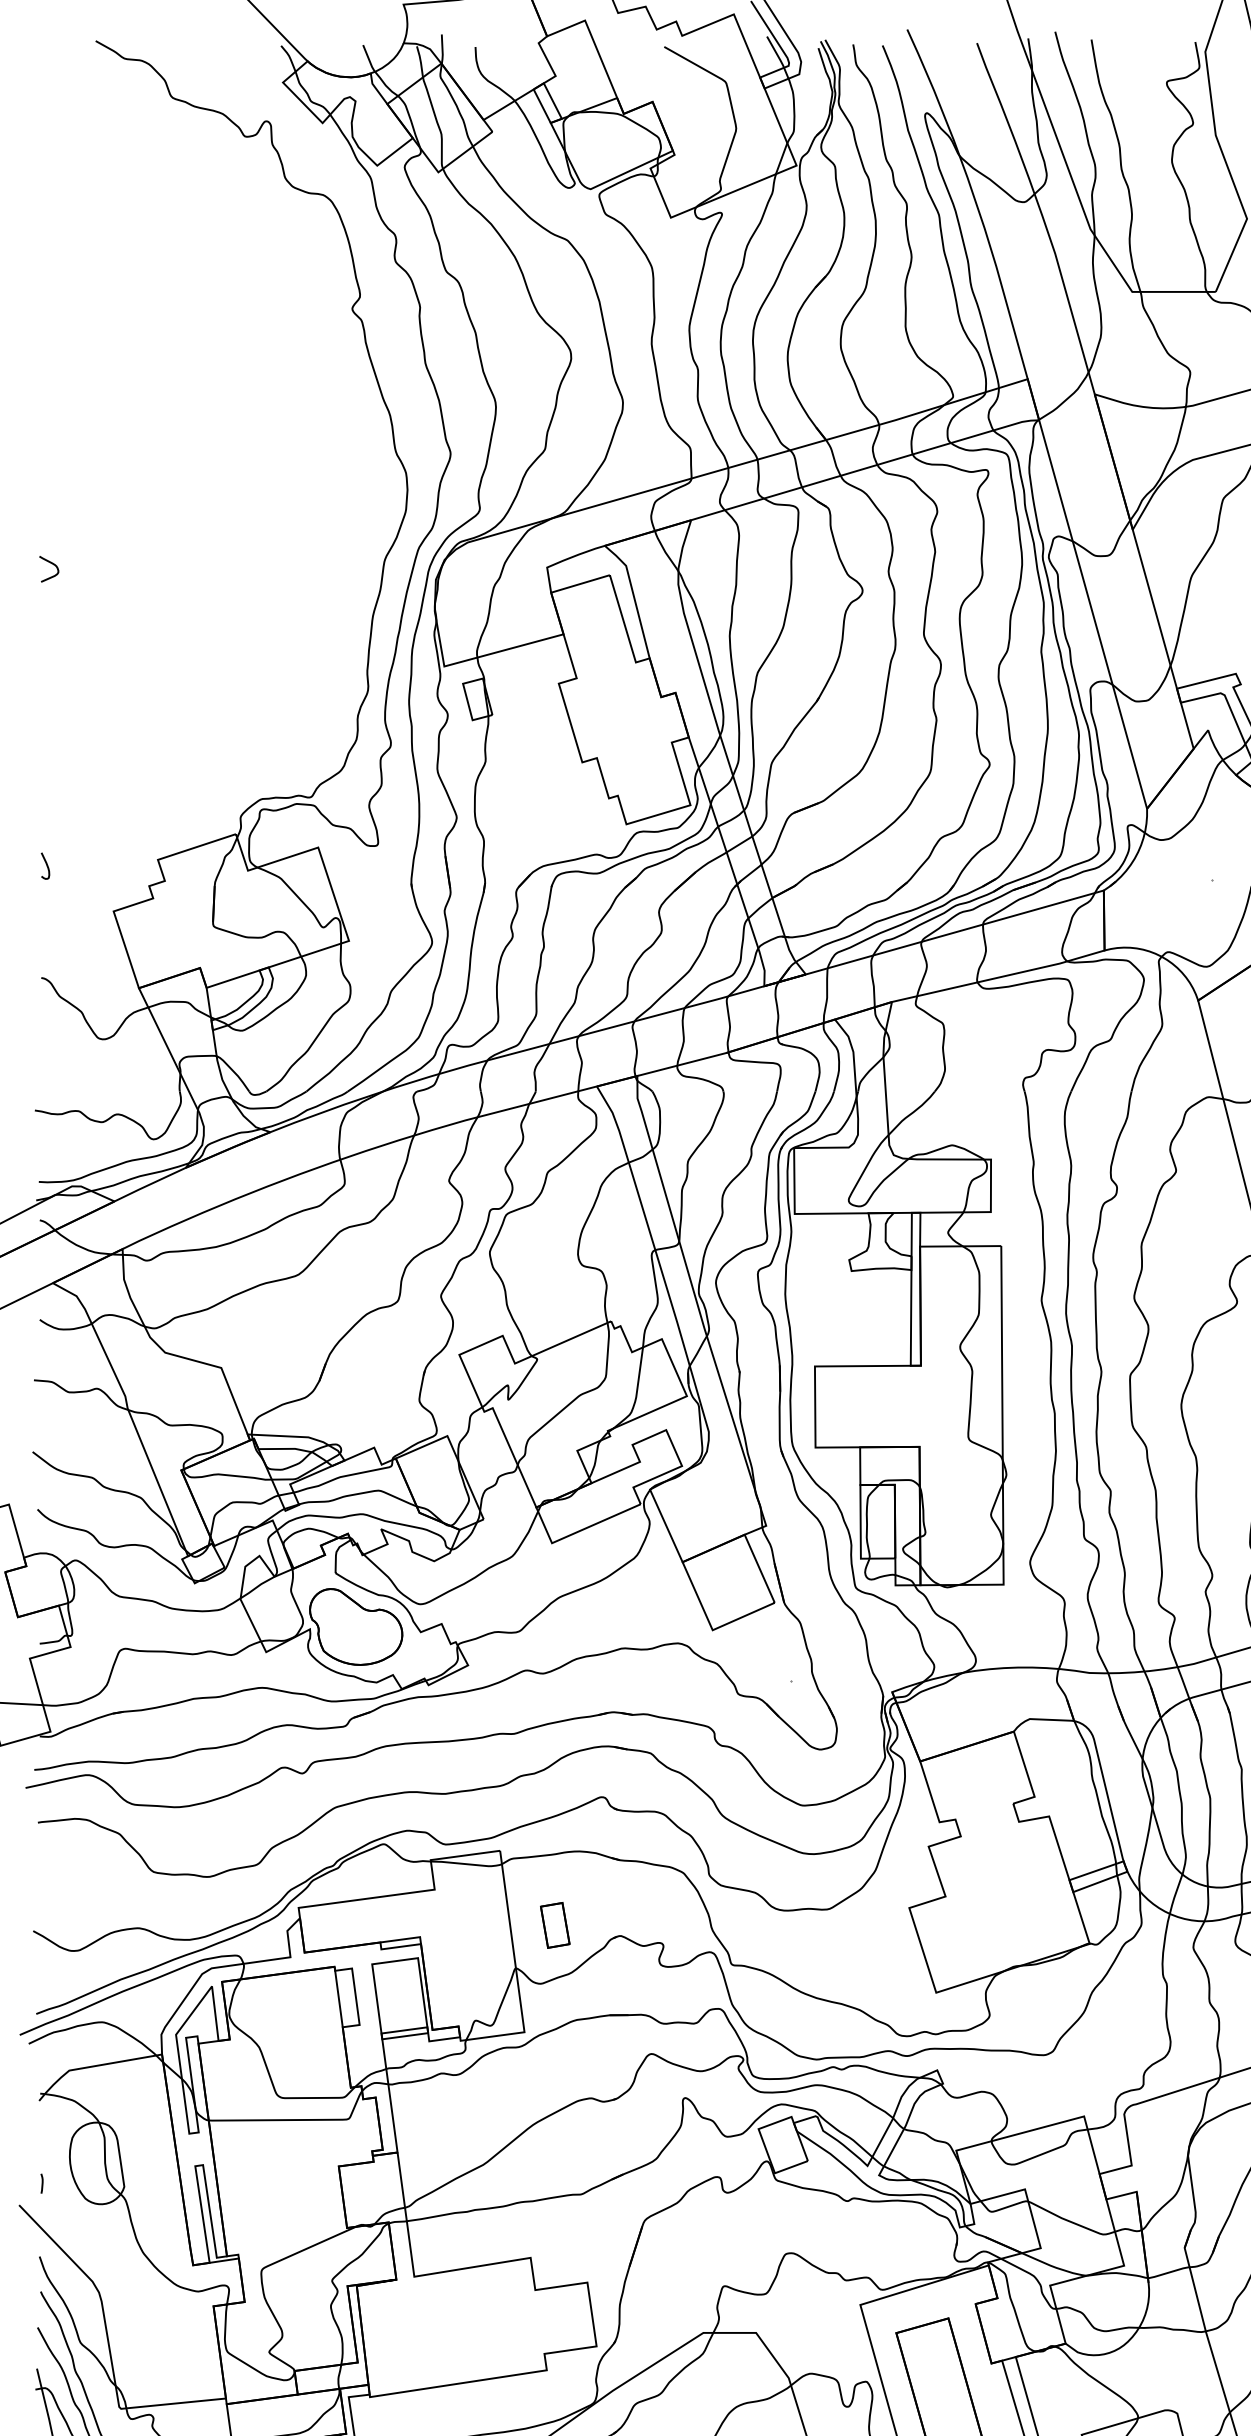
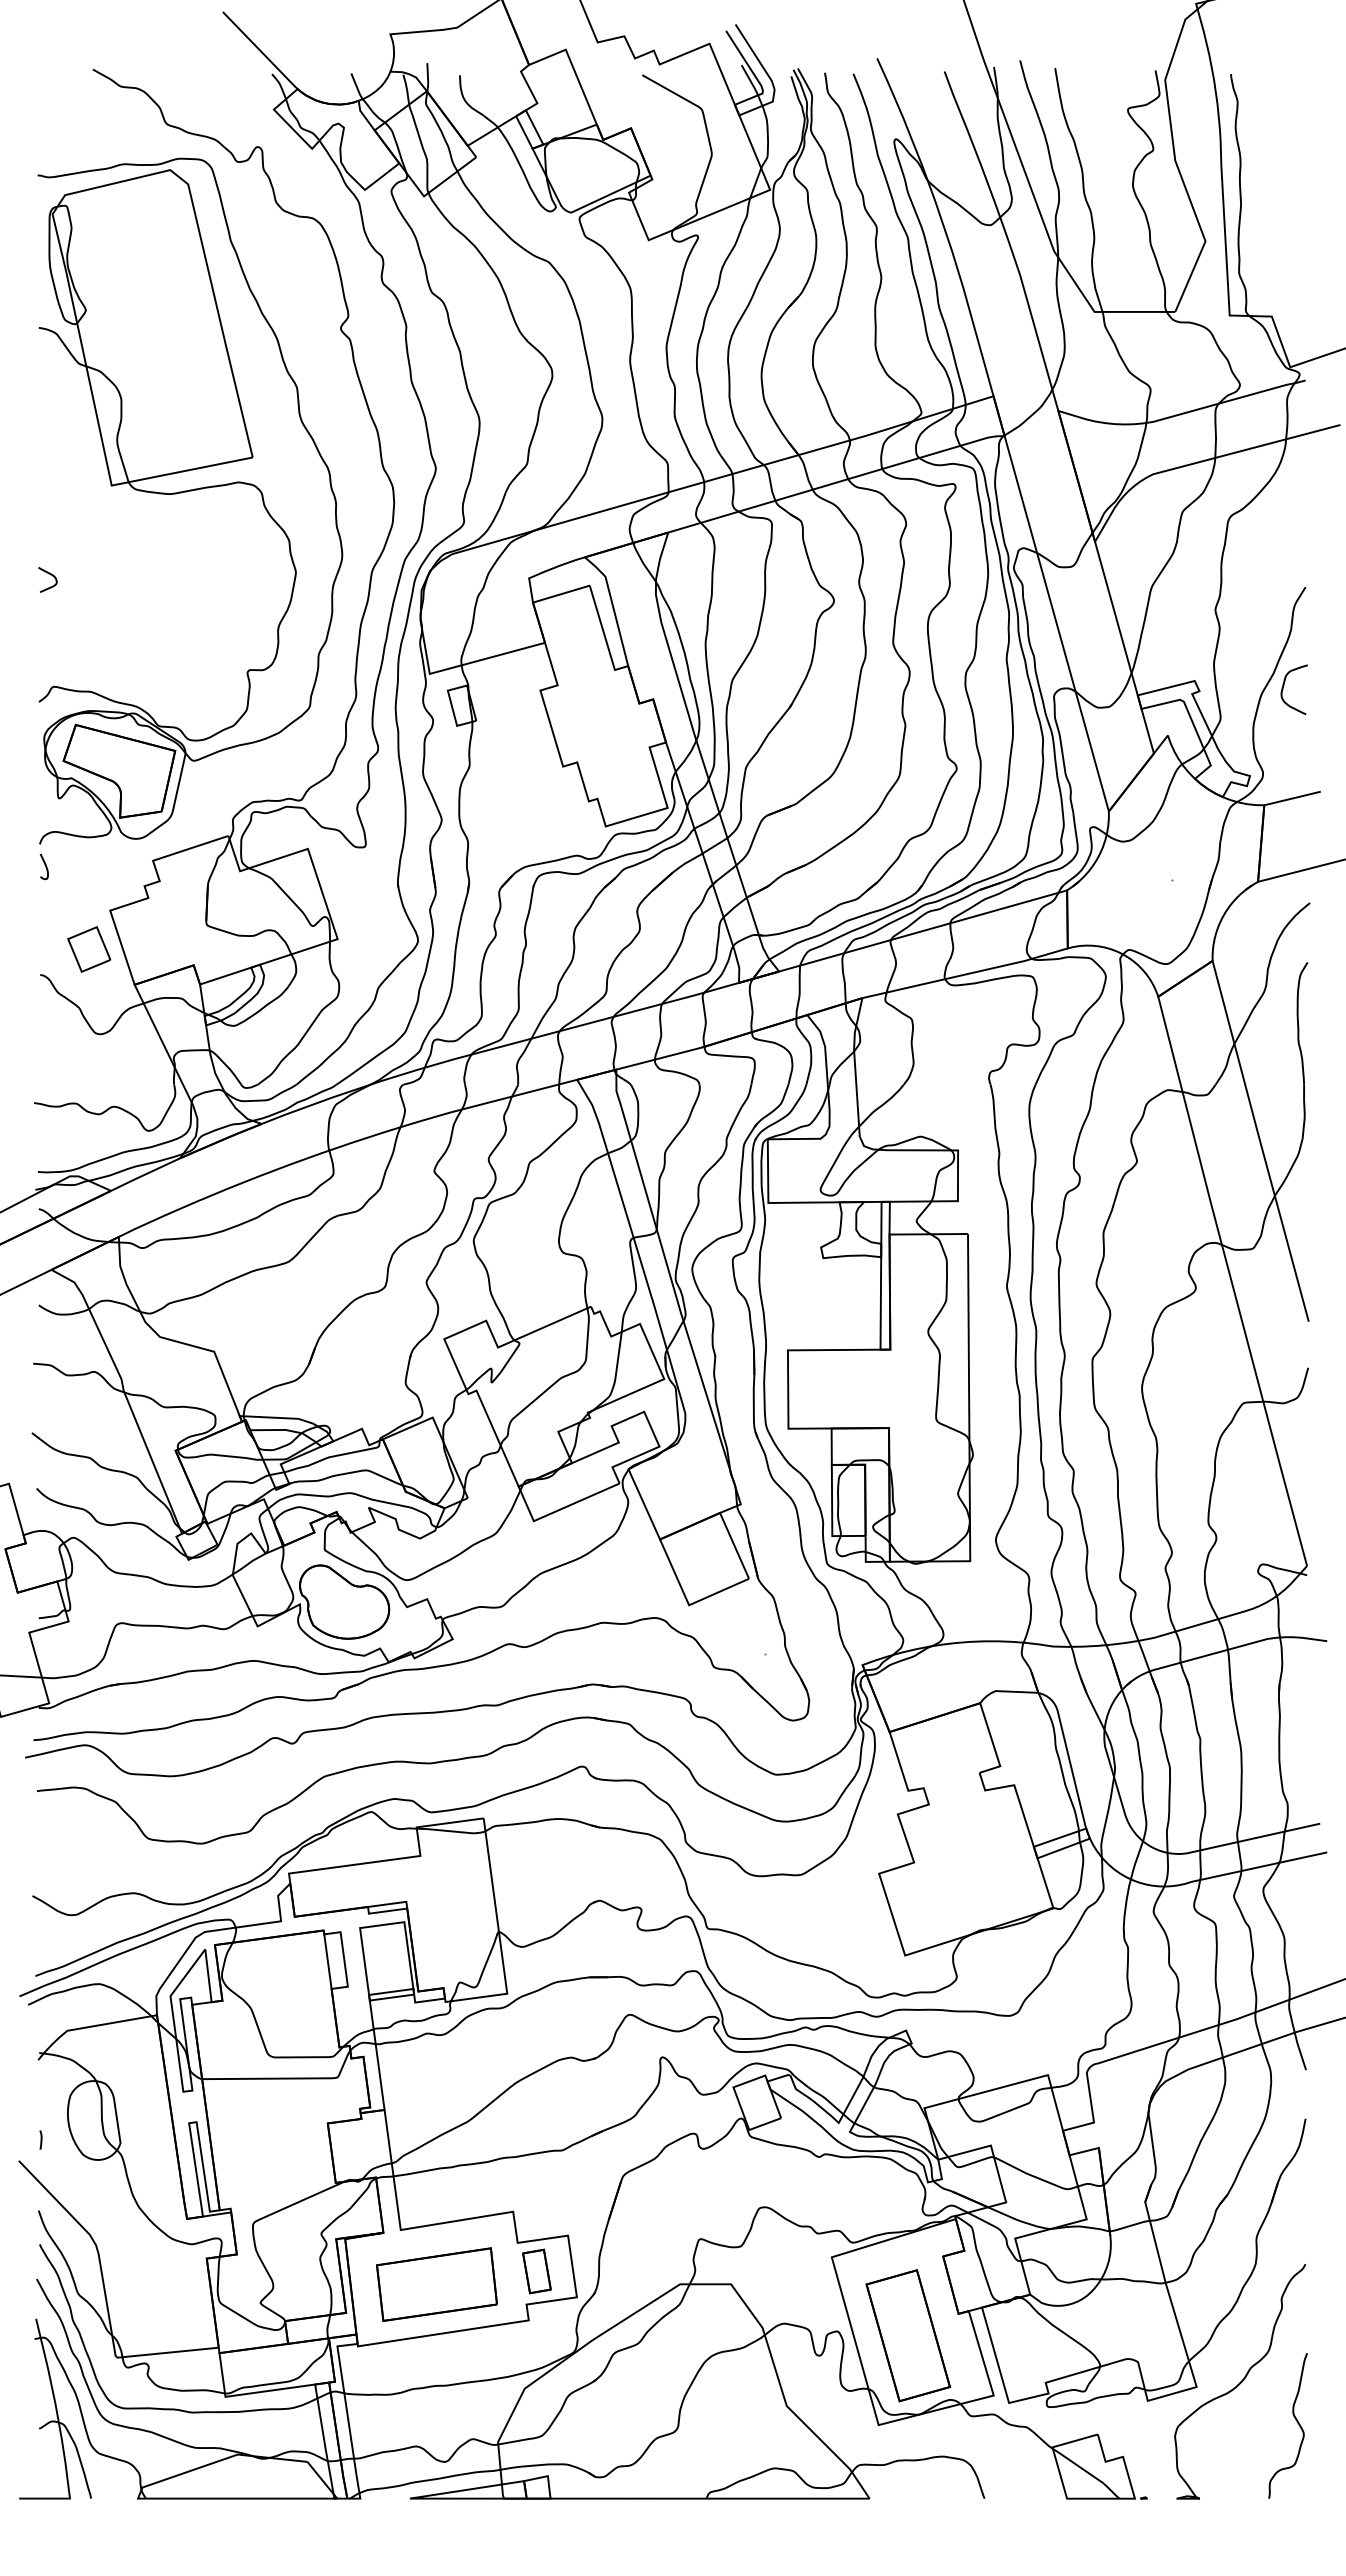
part: (193, 478) -> (187, 492), added
part: (92, 951) -> (89, 949), added
part: (554, 1925) -> (536, 2271), moved
part: (451, 2333) -> (436, 2284), added

